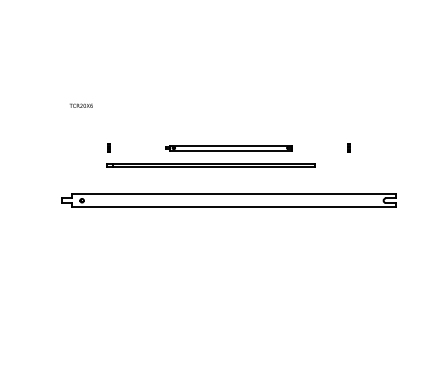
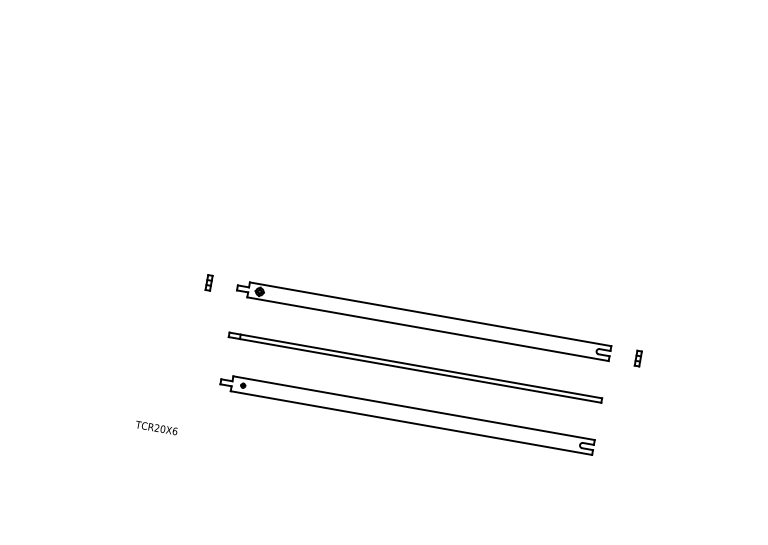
text: (80, 105) -> (155, 427), moved
part: (228, 147) -> (423, 319), size x1.67
line: (210, 164) -> (414, 366), moved
part: (228, 200) -> (406, 414), size x0.62

